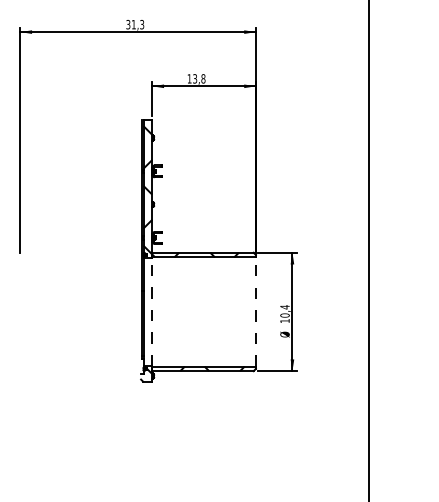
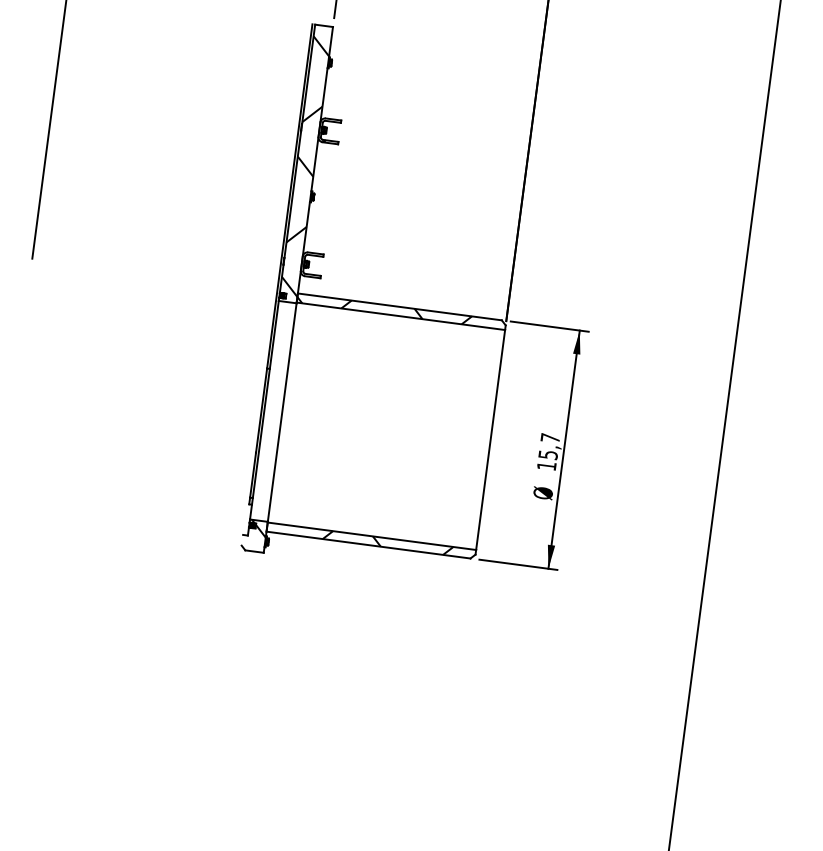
line: (152, 311) -> (282, 411), dashed -> solid
line: (255, 311) -> (489, 438), dashed -> solid
text: (284, 311) -> (548, 446), 10,4 -> 15,7

